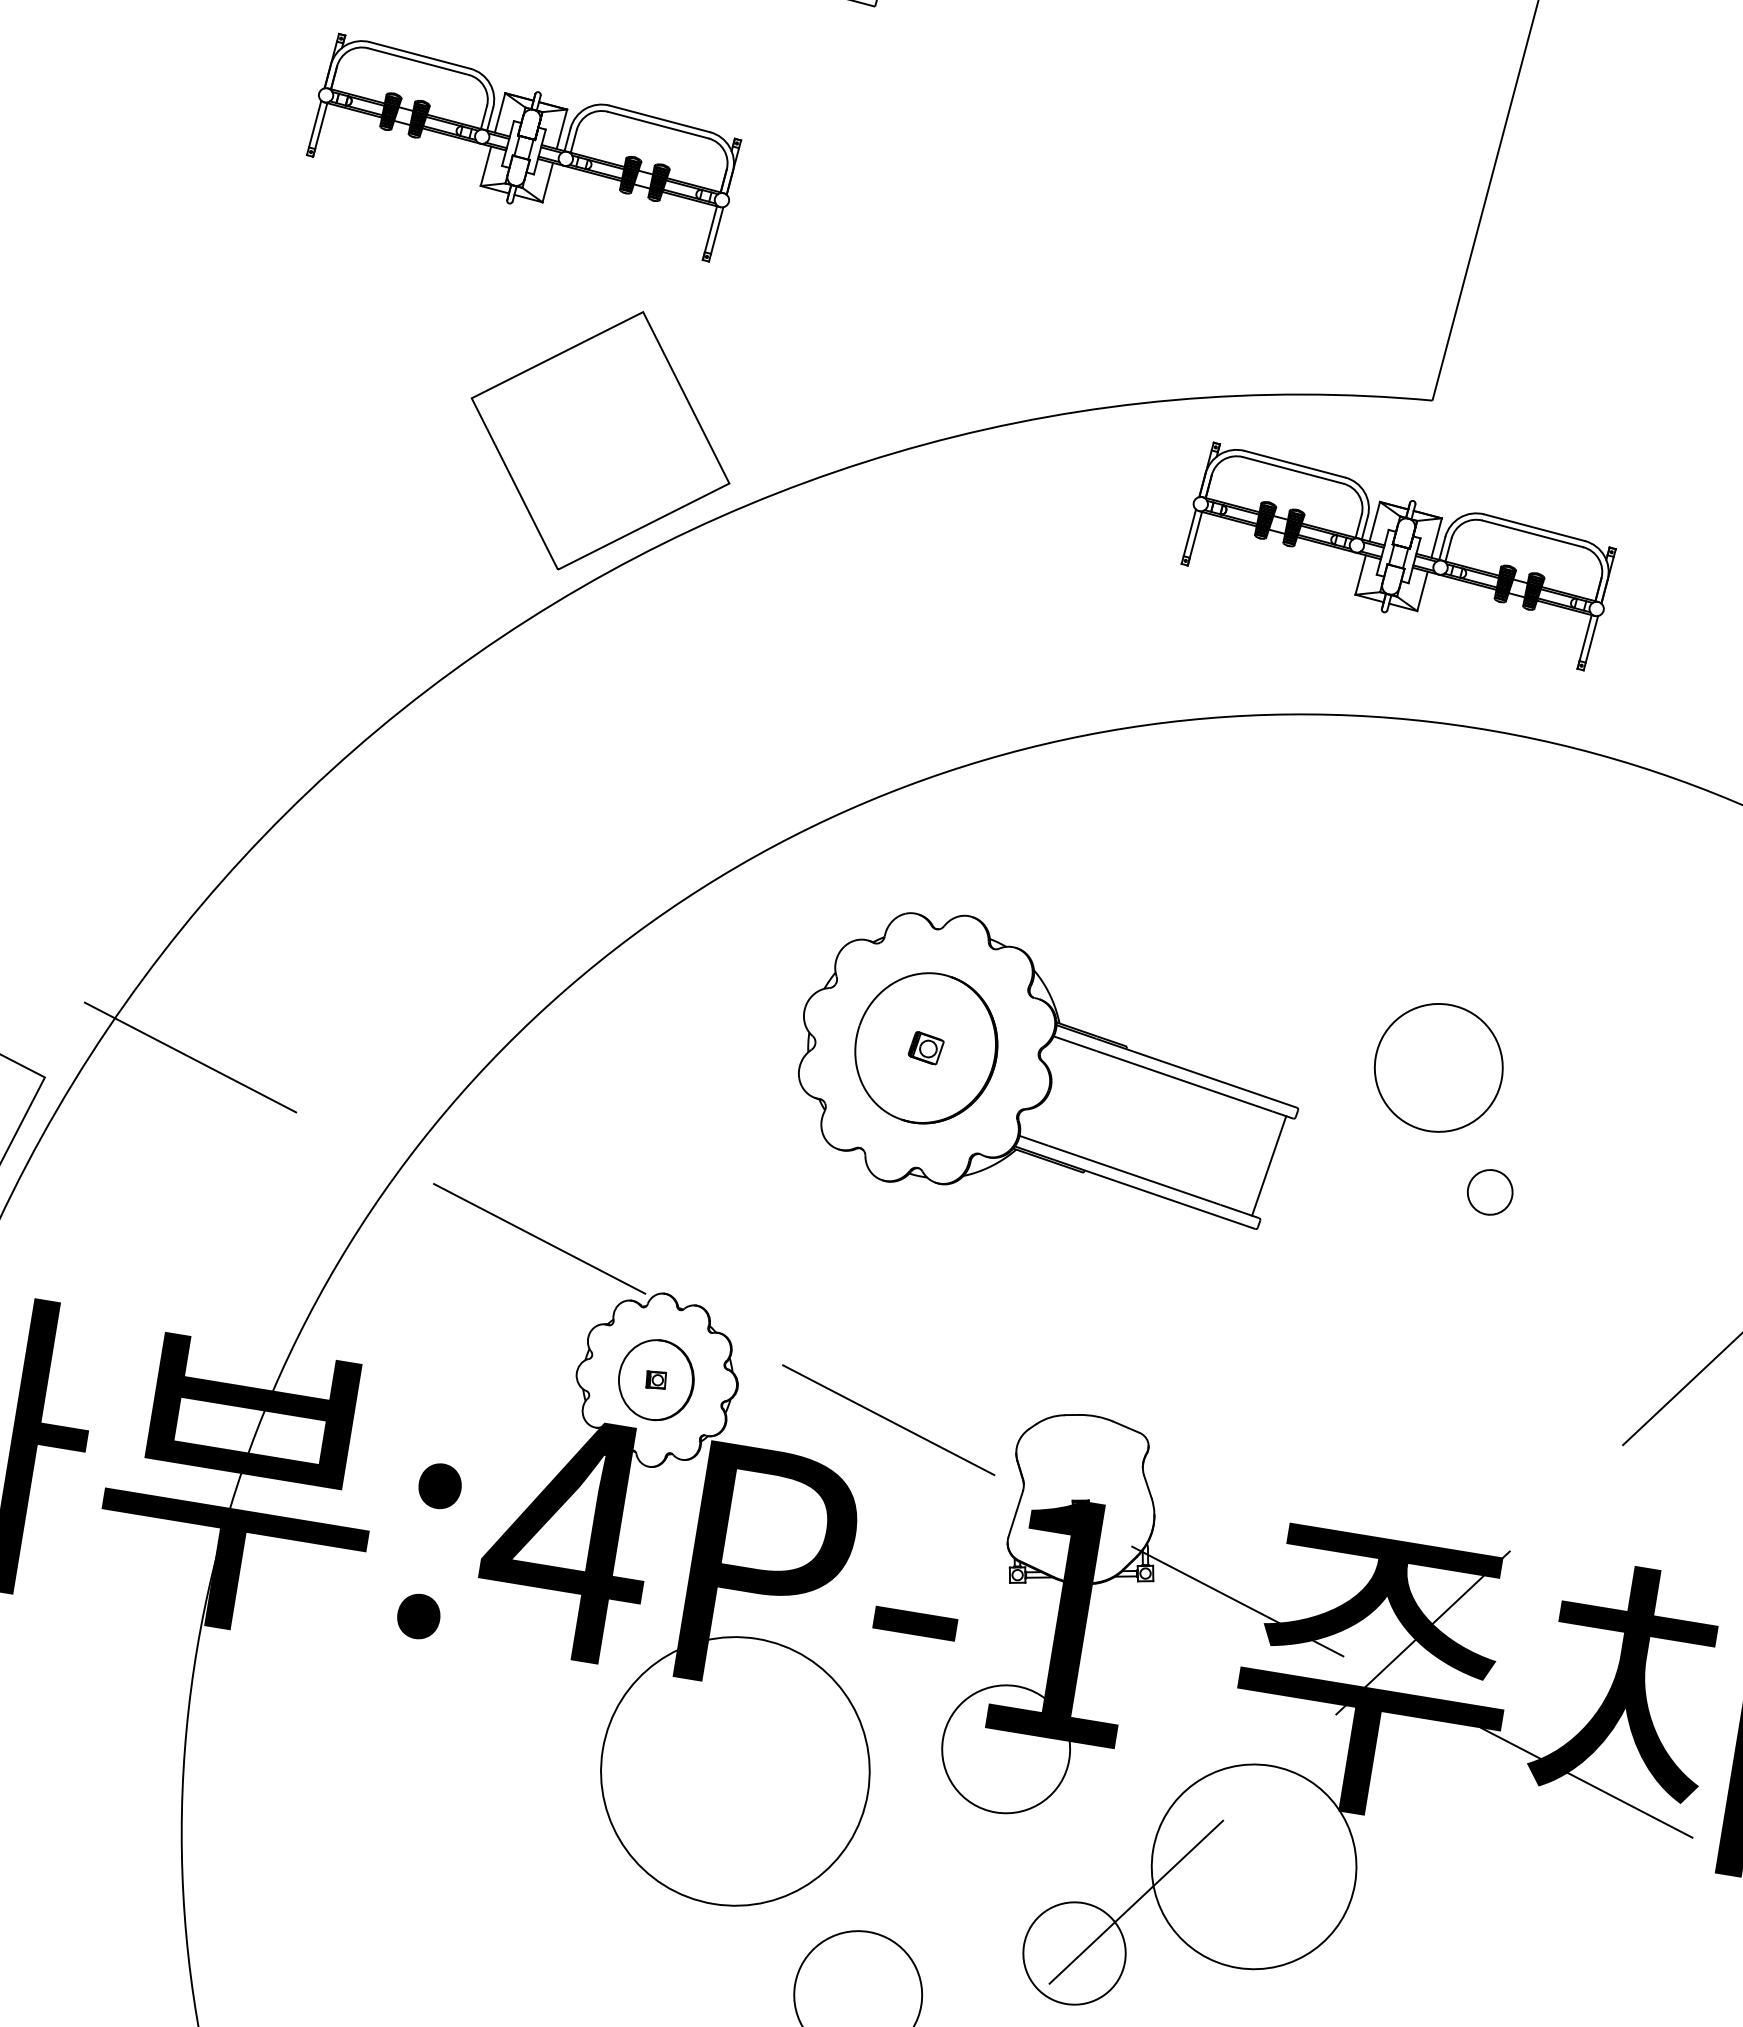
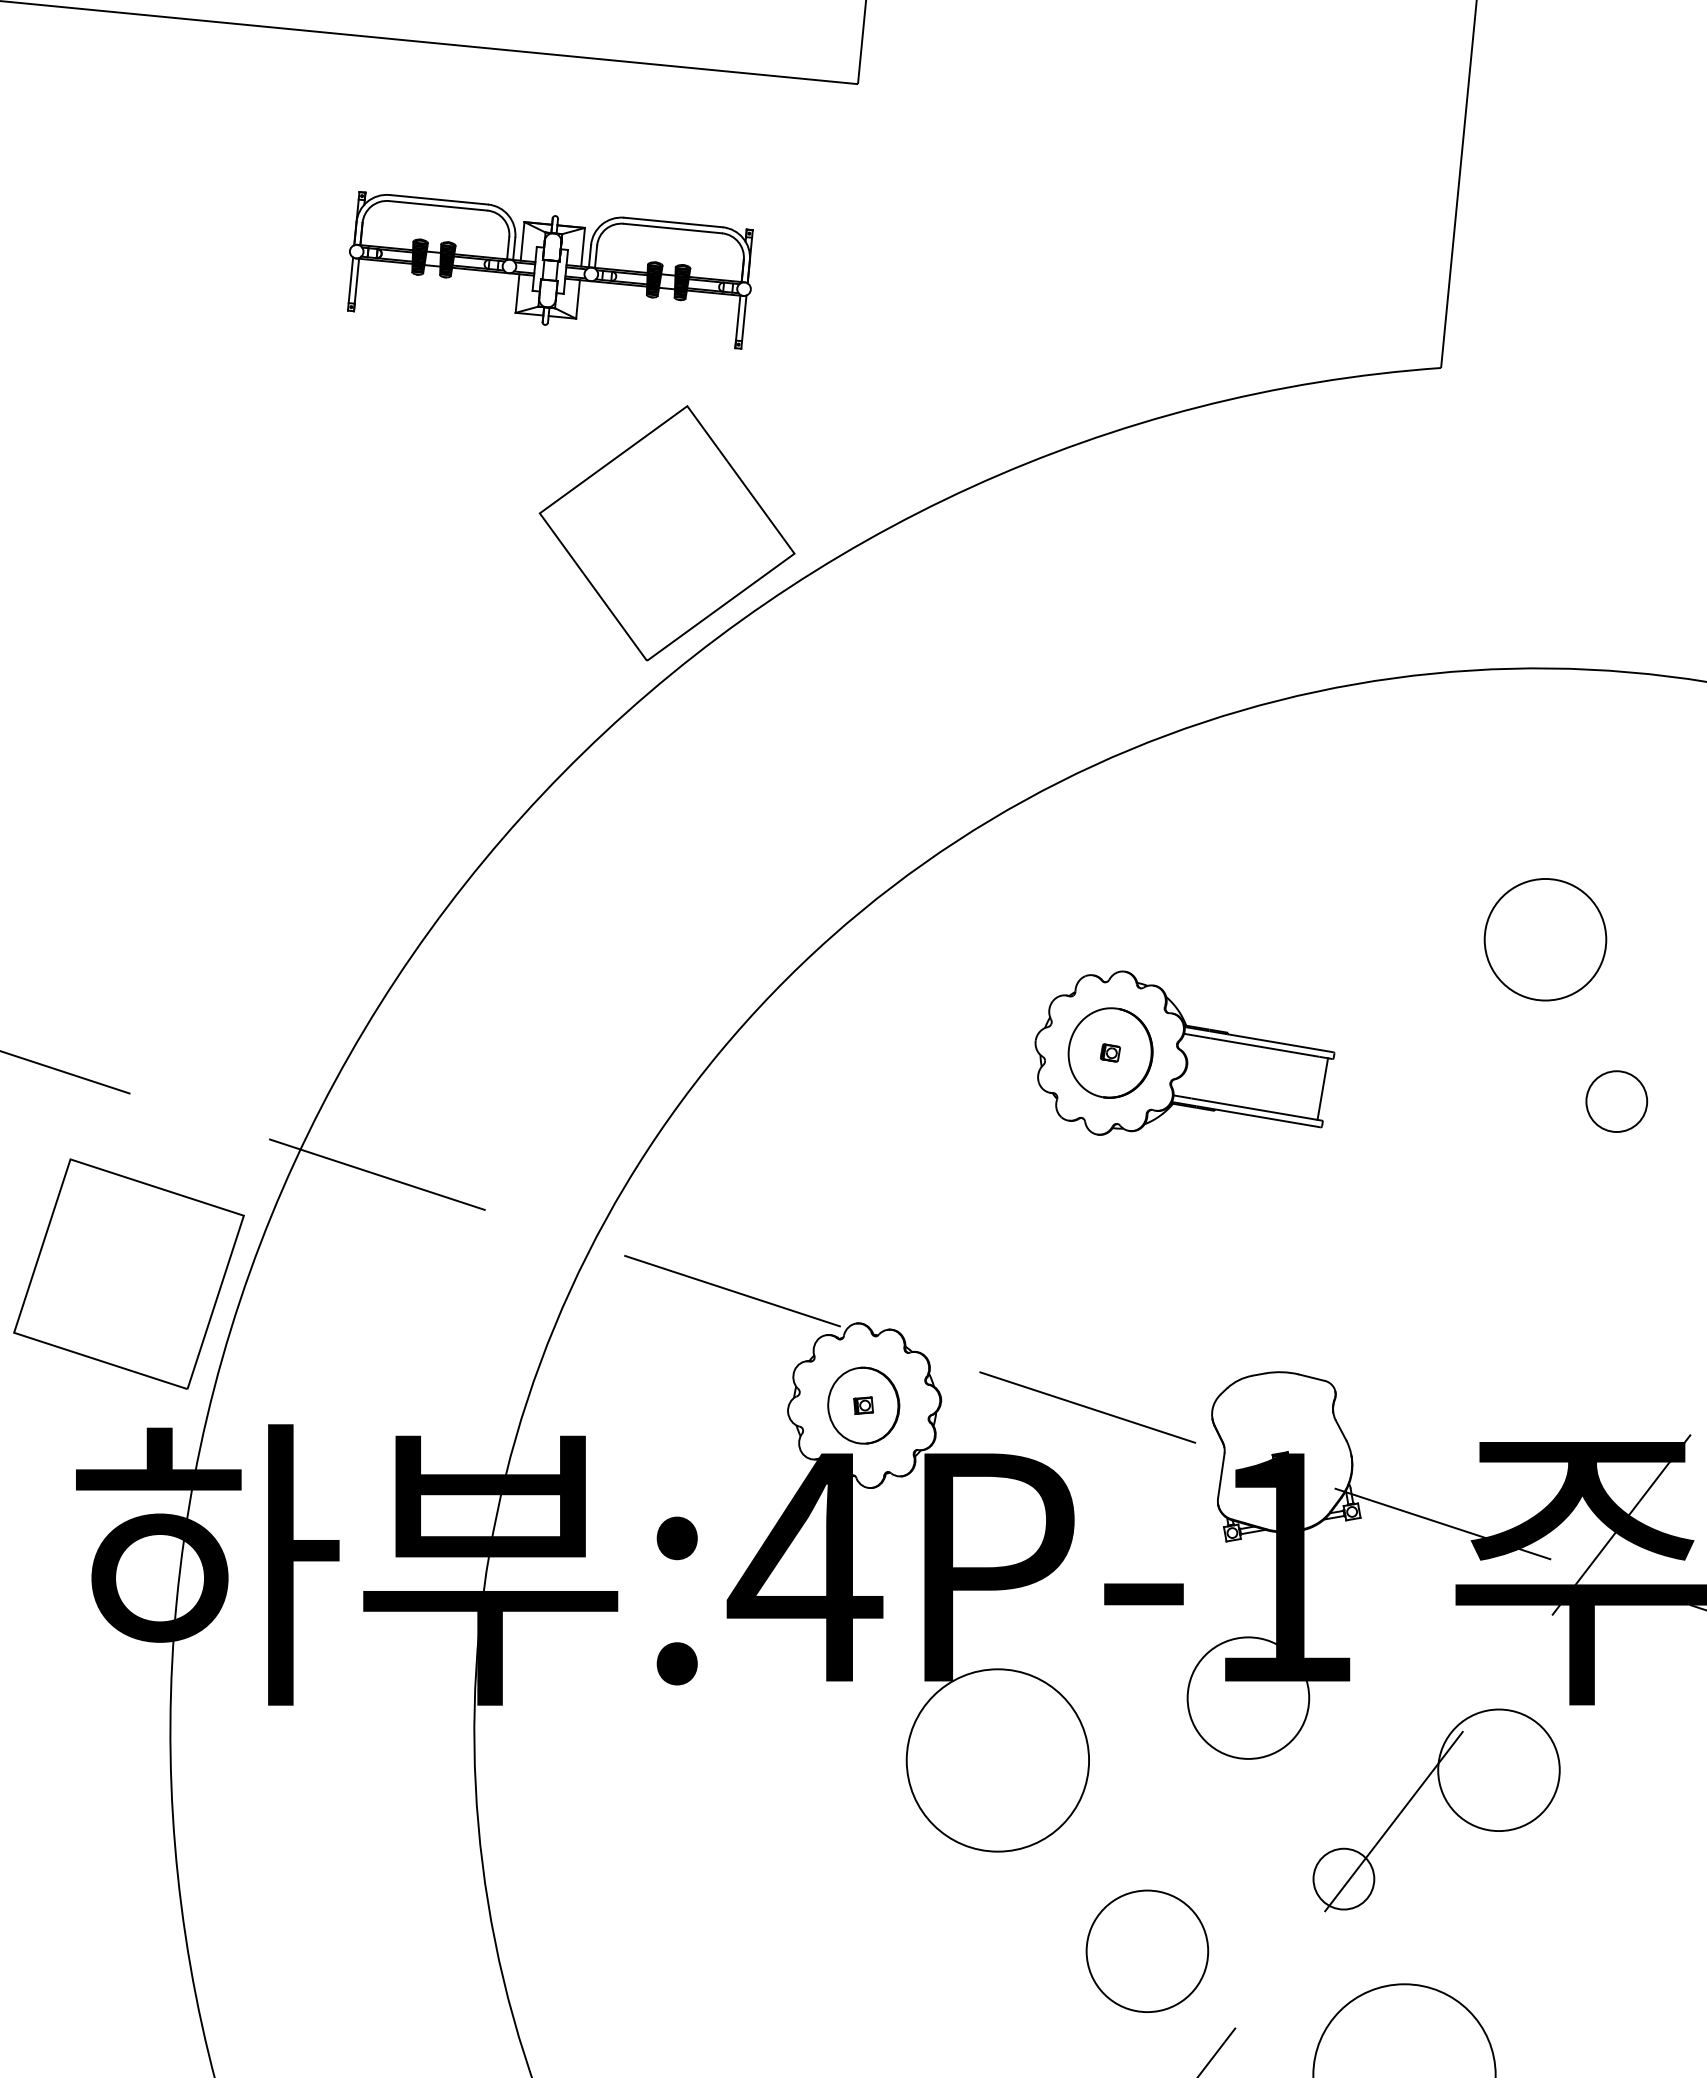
part: (1398, 556) -> (1433, 519), removed
part: (1049, 1067) -> (1184, 1052), size x0.62
circle: (1438, 1067) -> (1545, 939), moved
circle: (1489, 1192) -> (1616, 1101), size x1.43
circle: (734, 1771) -> (997, 1760), size x0.71
circle: (1253, 1866) -> (1498, 1770), size x0.62
circle: (1074, 1952) -> (1343, 1878), size x0.62

